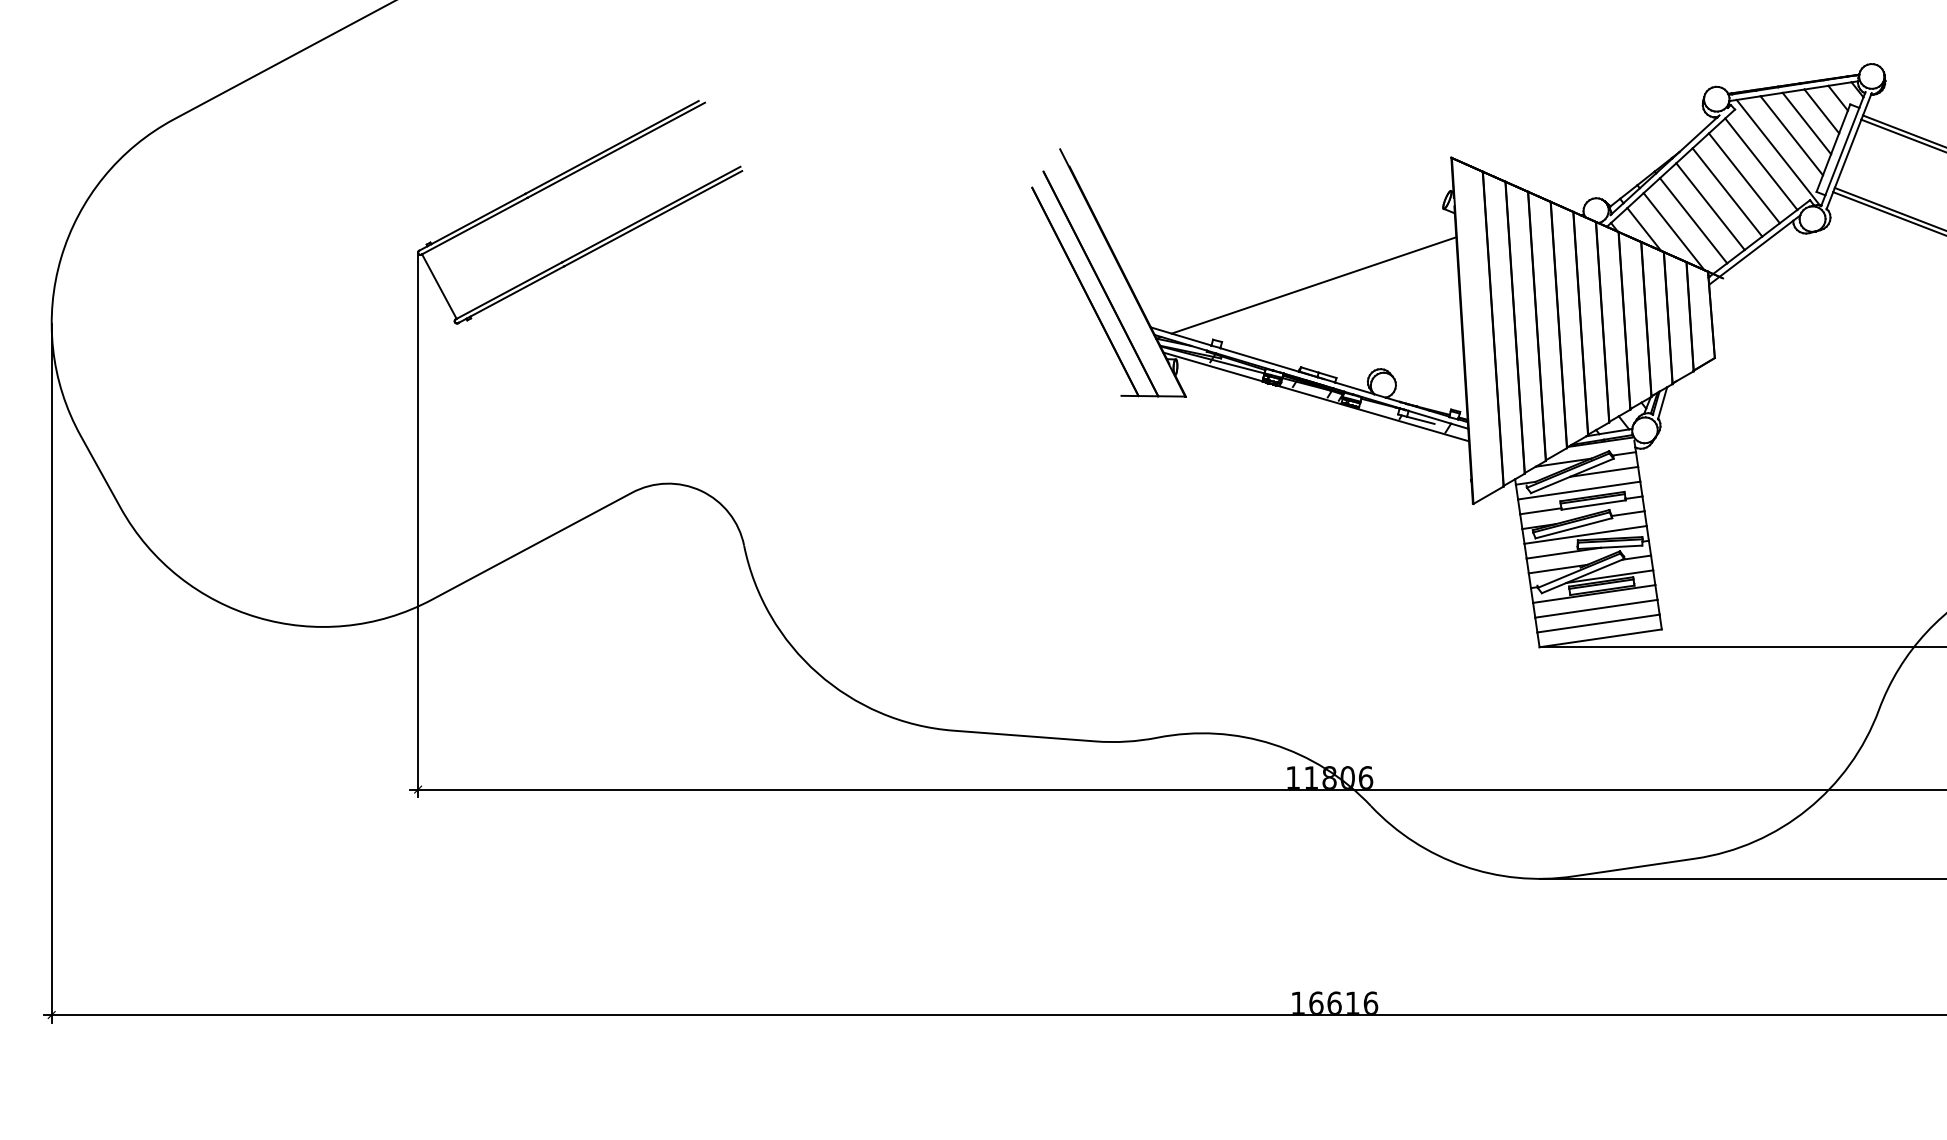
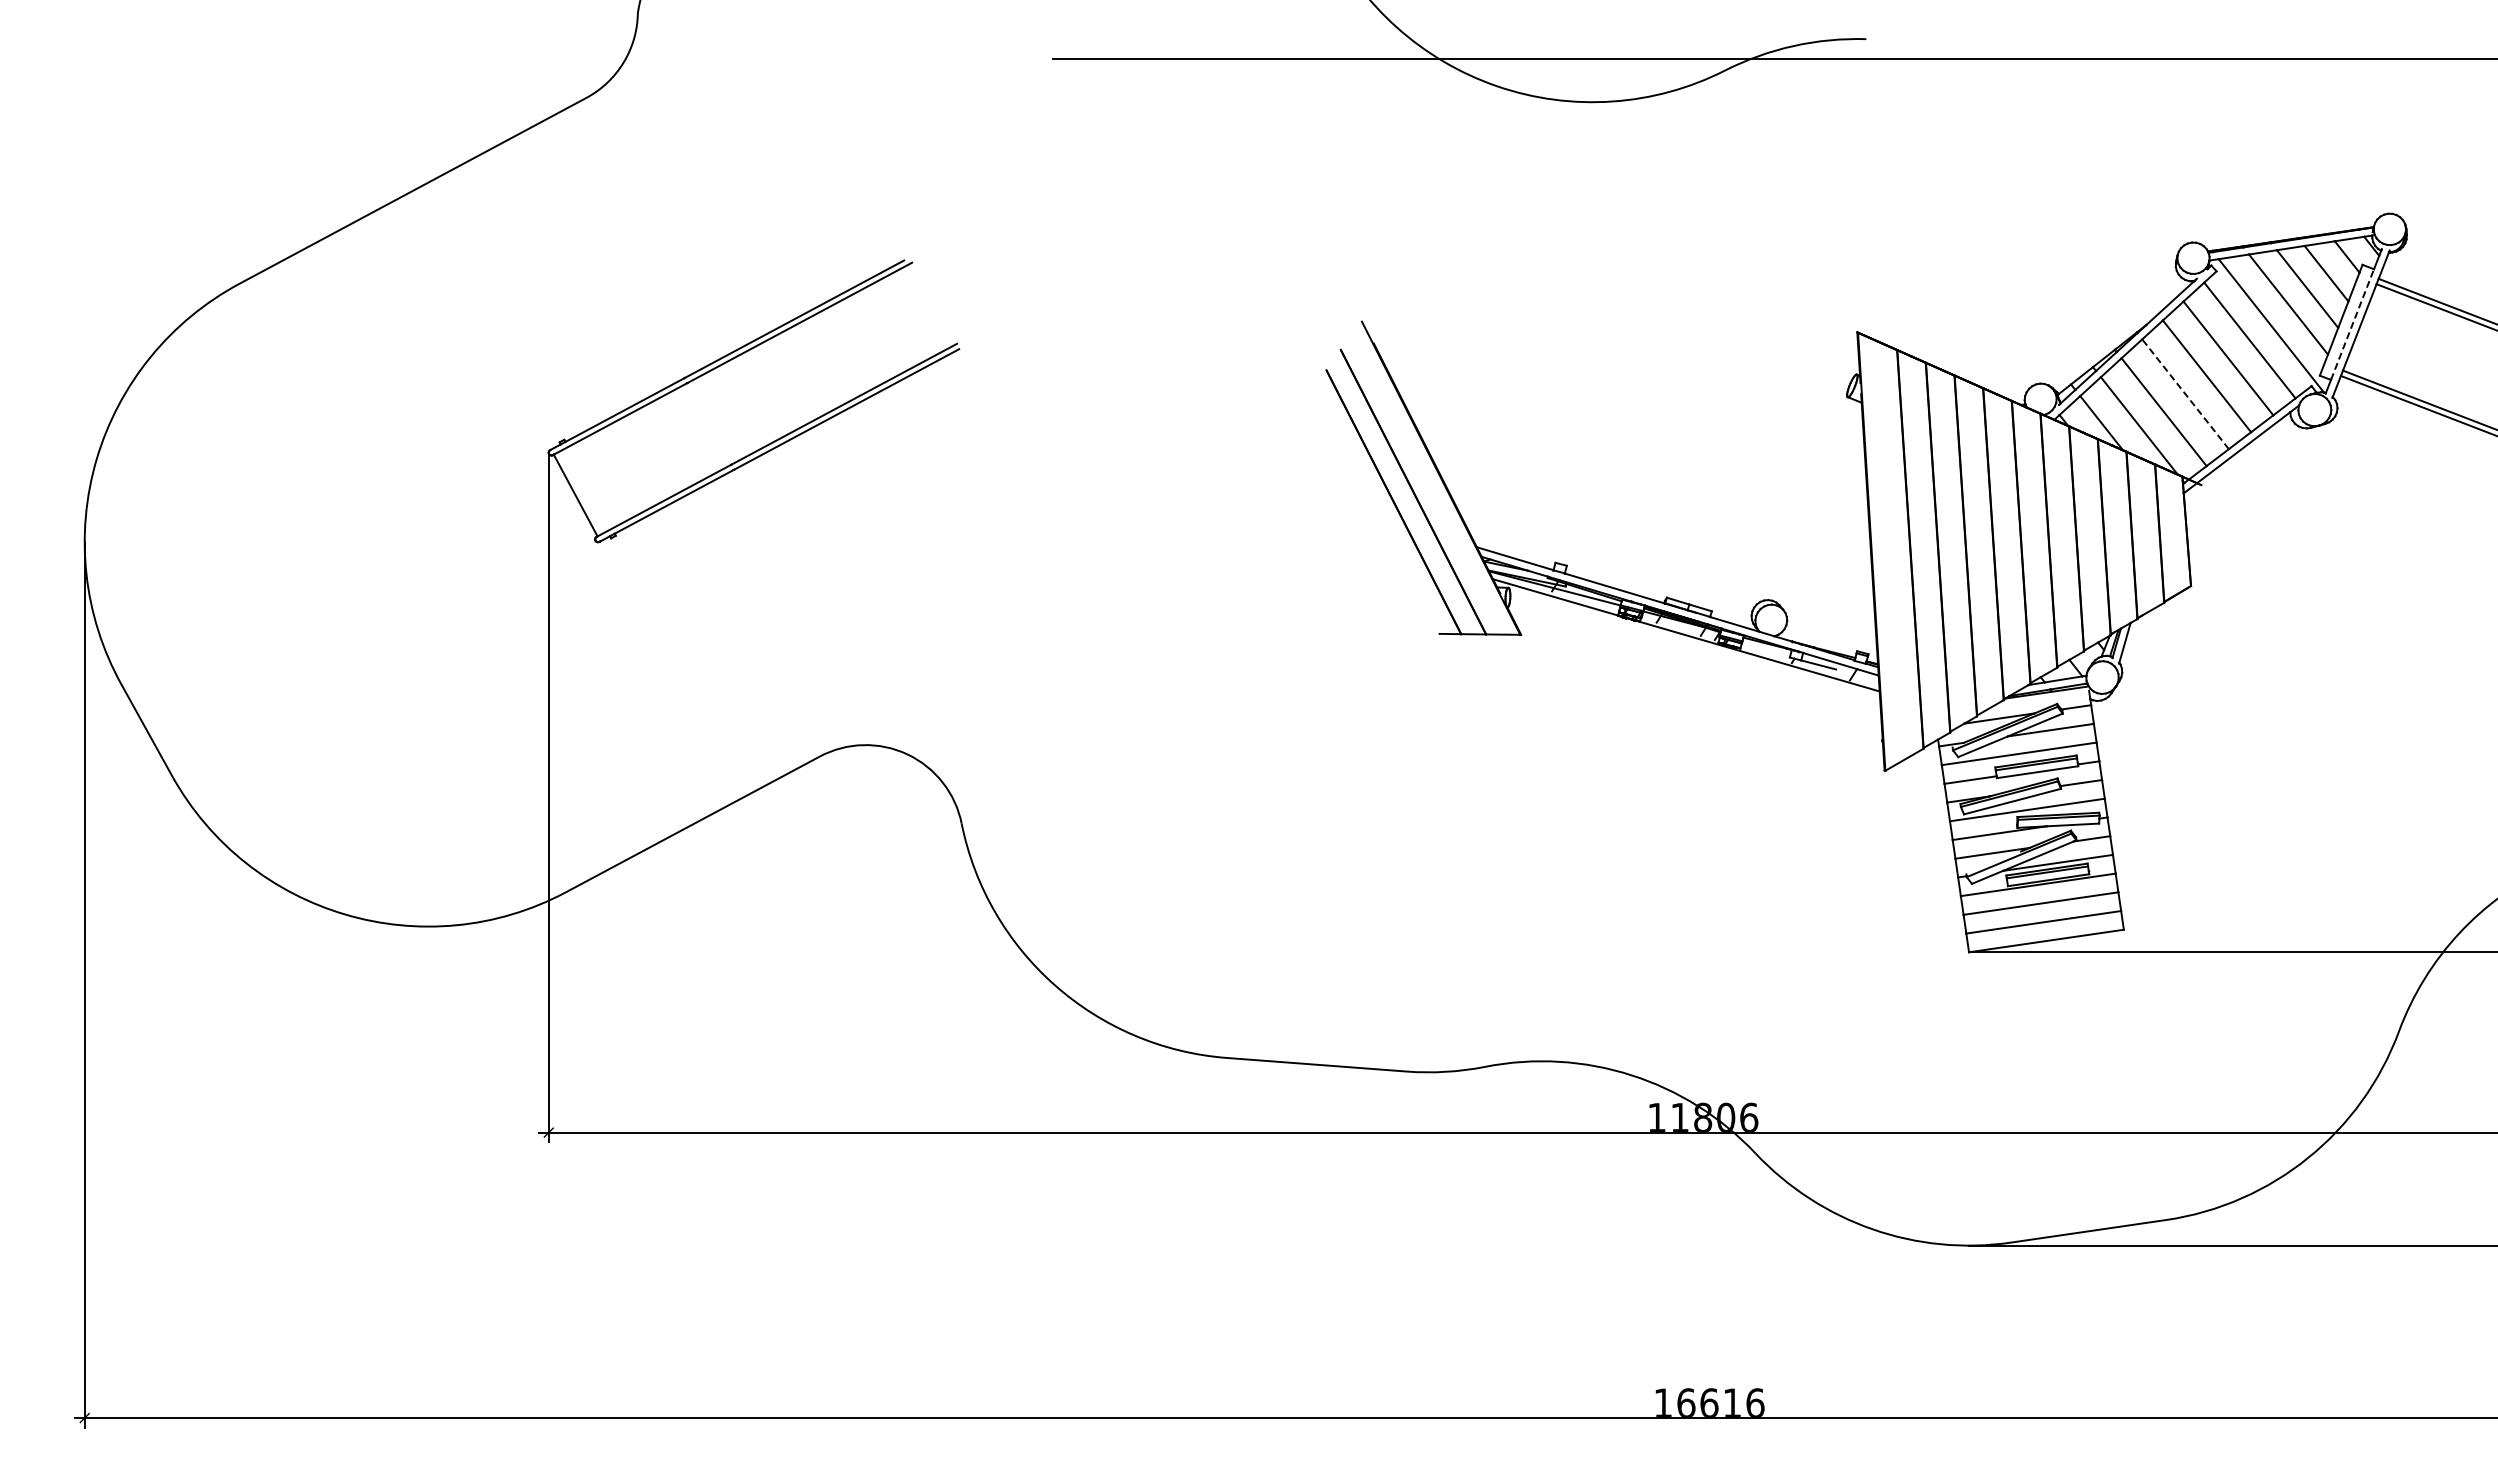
line: (1842, 151) -> (2352, 324), solid -> dashed
line: (1710, 206) -> (2185, 394), solid -> dashed
line: (1314, 285) -> (1683, 494), removed

